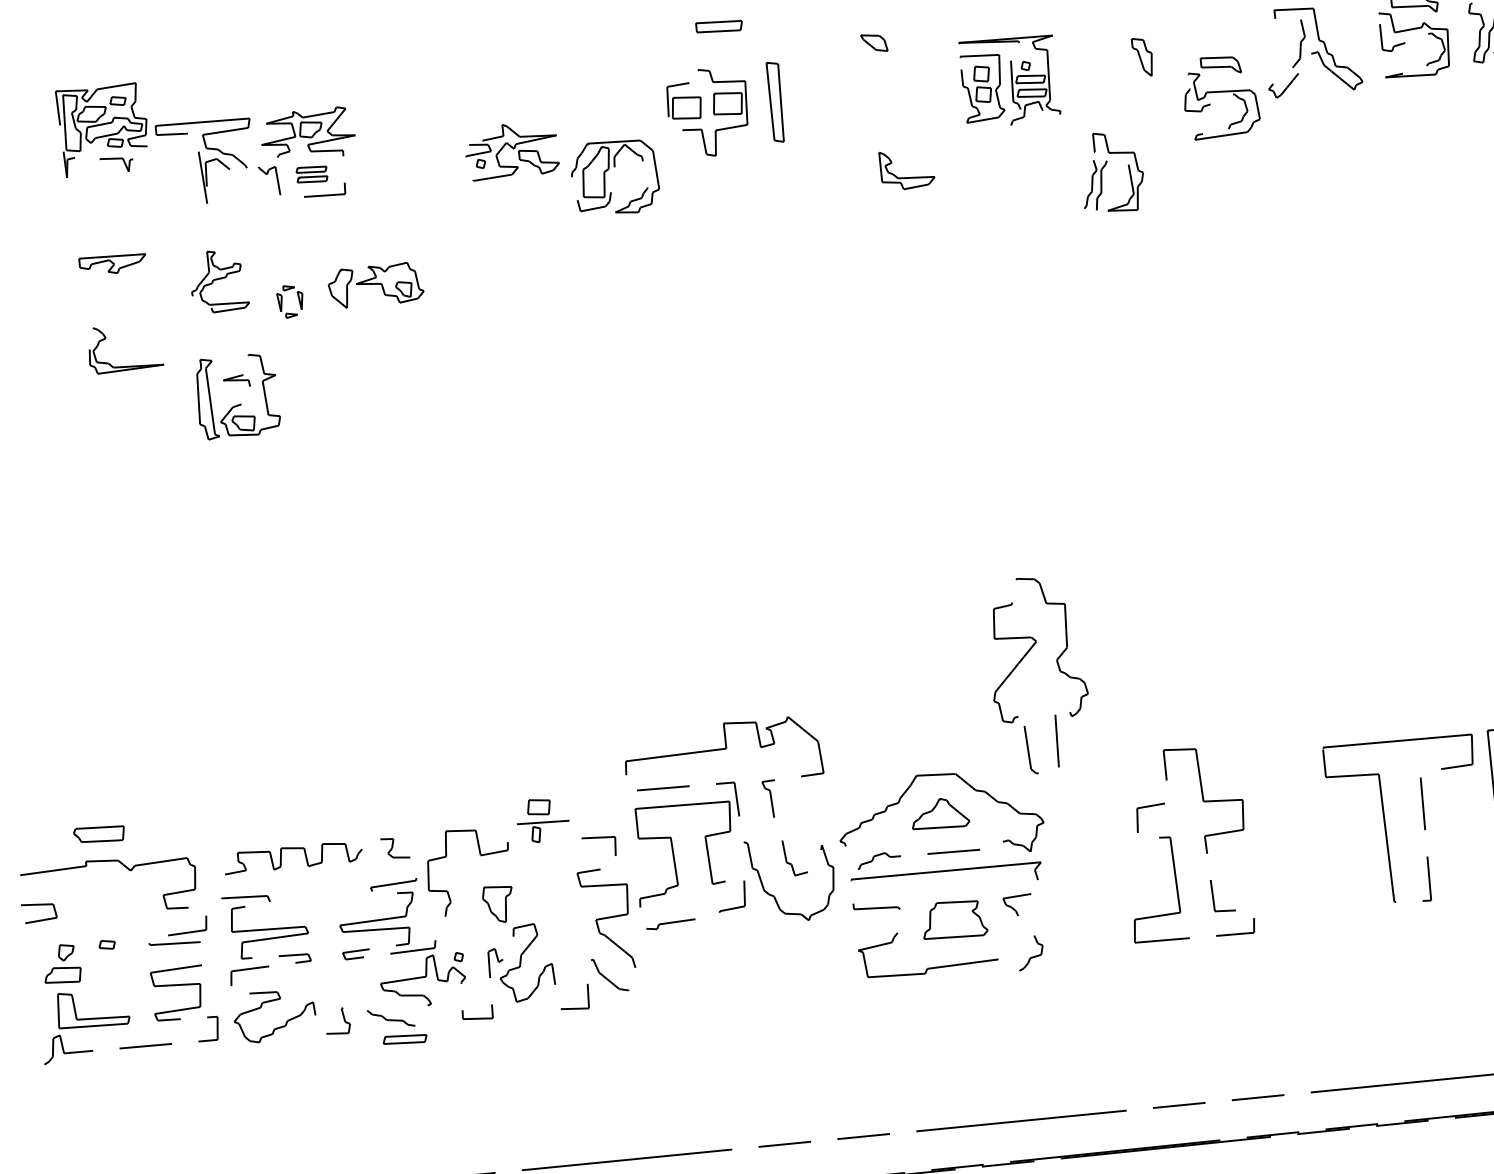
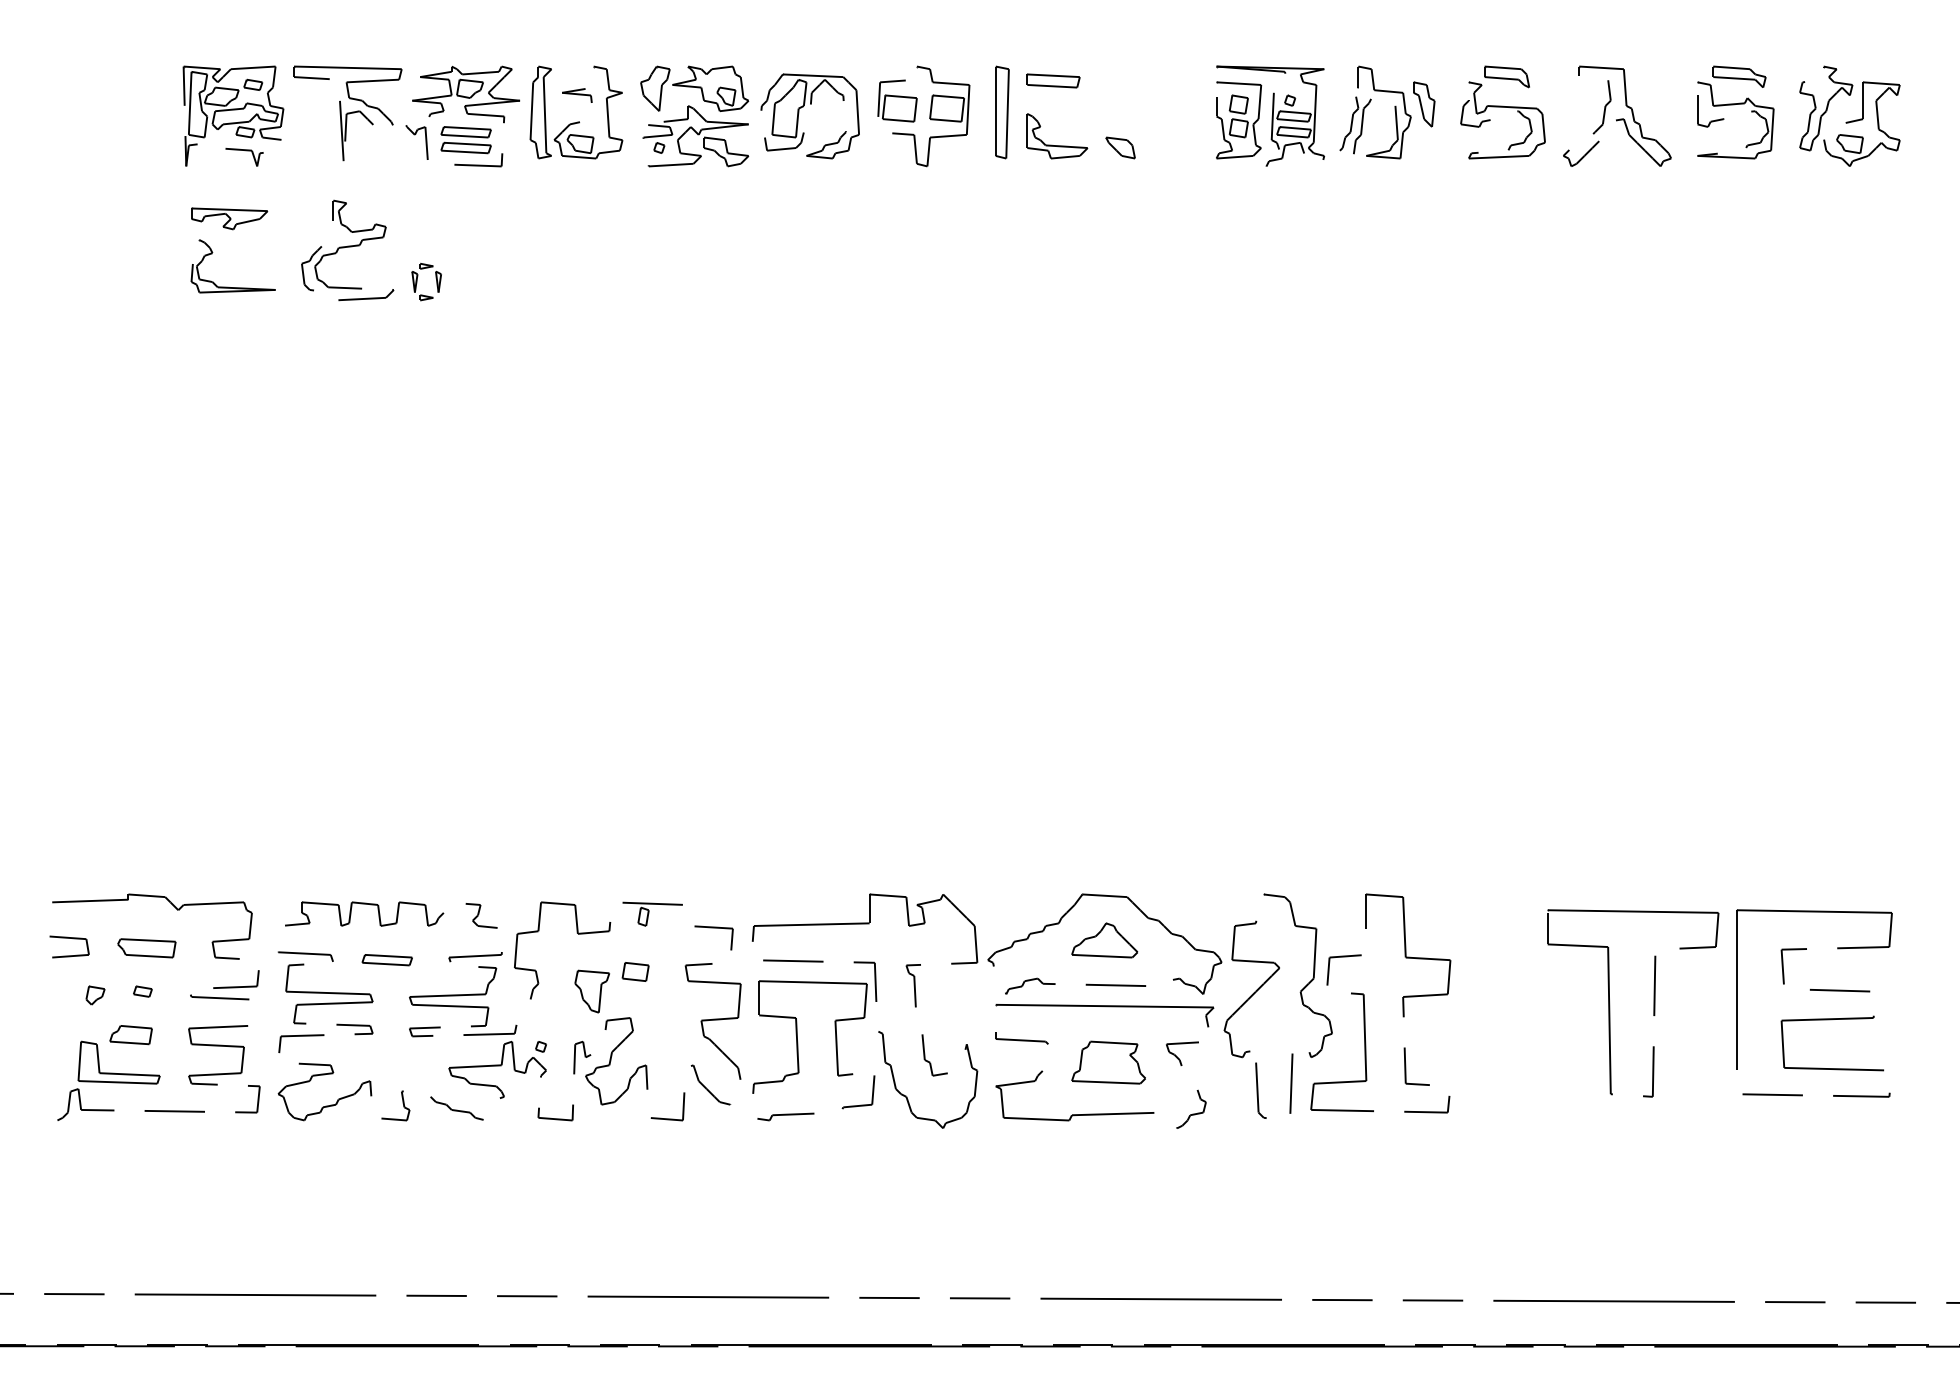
part: (719, 26) -> (1053, 80), moved
part: (874, 42) -> (1120, 147), moved
part: (1220, 96) -> (1502, 112), moved
part: (103, 129) -> (233, 115), moved
part: (1105, 166) -> (1368, 105), moved
part: (311, 174) -> (465, 140), size x1.43
part: (605, 176) -> (799, 113), moved
part: (908, 177) -> (1057, 145), moved
part: (218, 281) -> (347, 250), size x1.43
part: (375, 285) -> (694, 88), moved
part: (122, 365) -> (228, 286), moved
part: (239, 404) -> (577, 121), moved
part: (1021, 661) -> (1260, 988), moved
part: (538, 806) -> (635, 971), moved
part: (729, 824) -> (864, 1010), moved
part: (99, 834) -> (146, 948), moved
part: (62, 975) -> (130, 1035), moved
part: (404, 1039) -> (386, 960), moved

